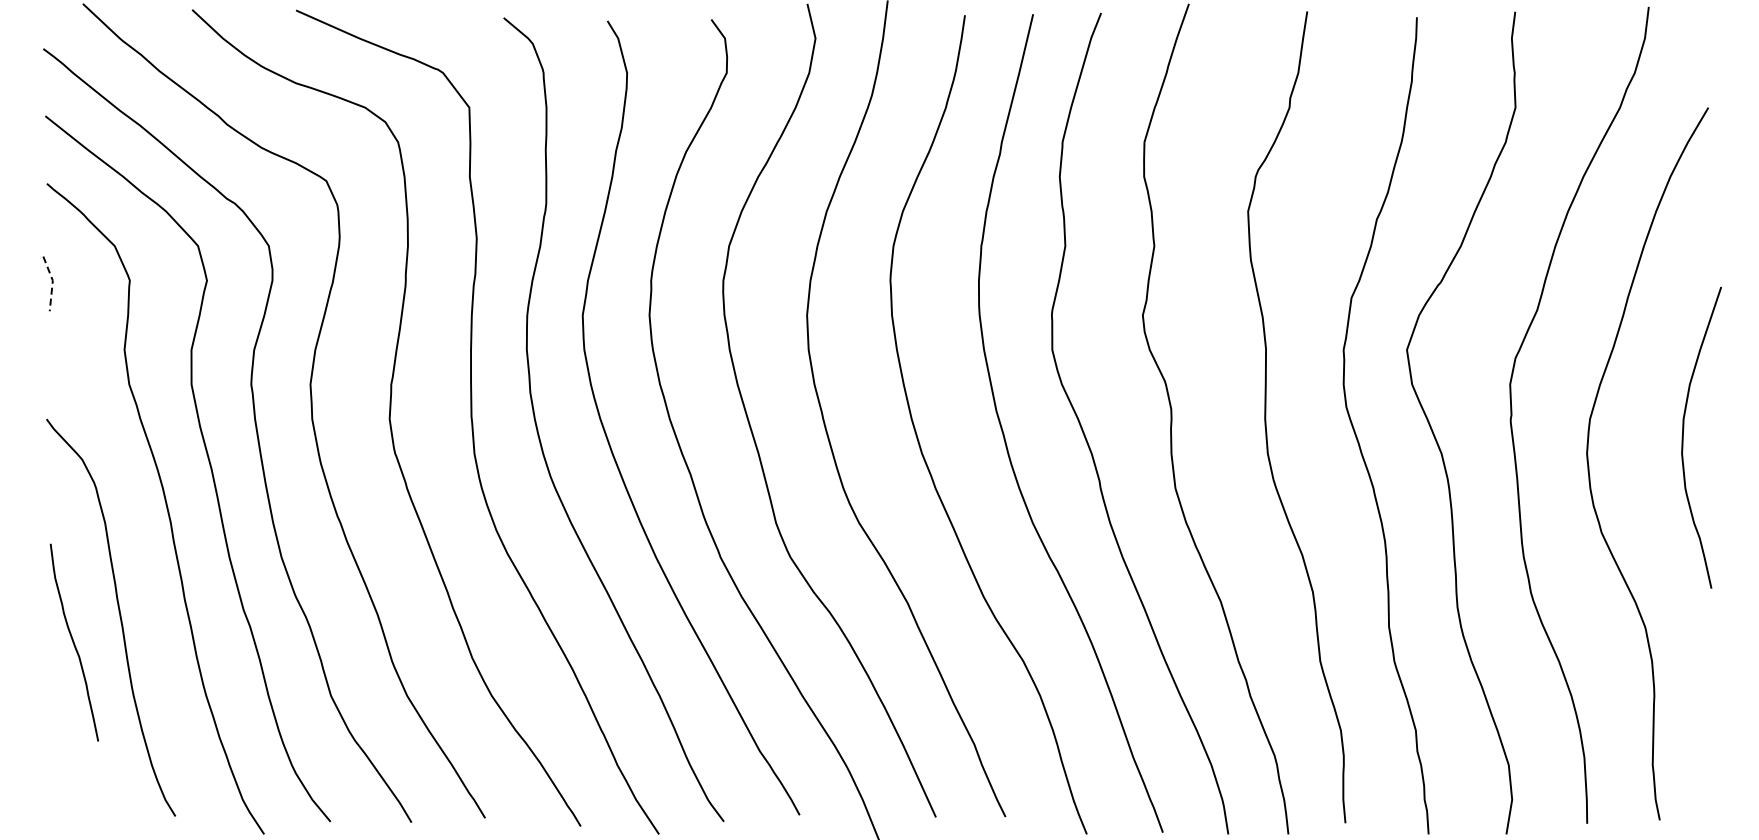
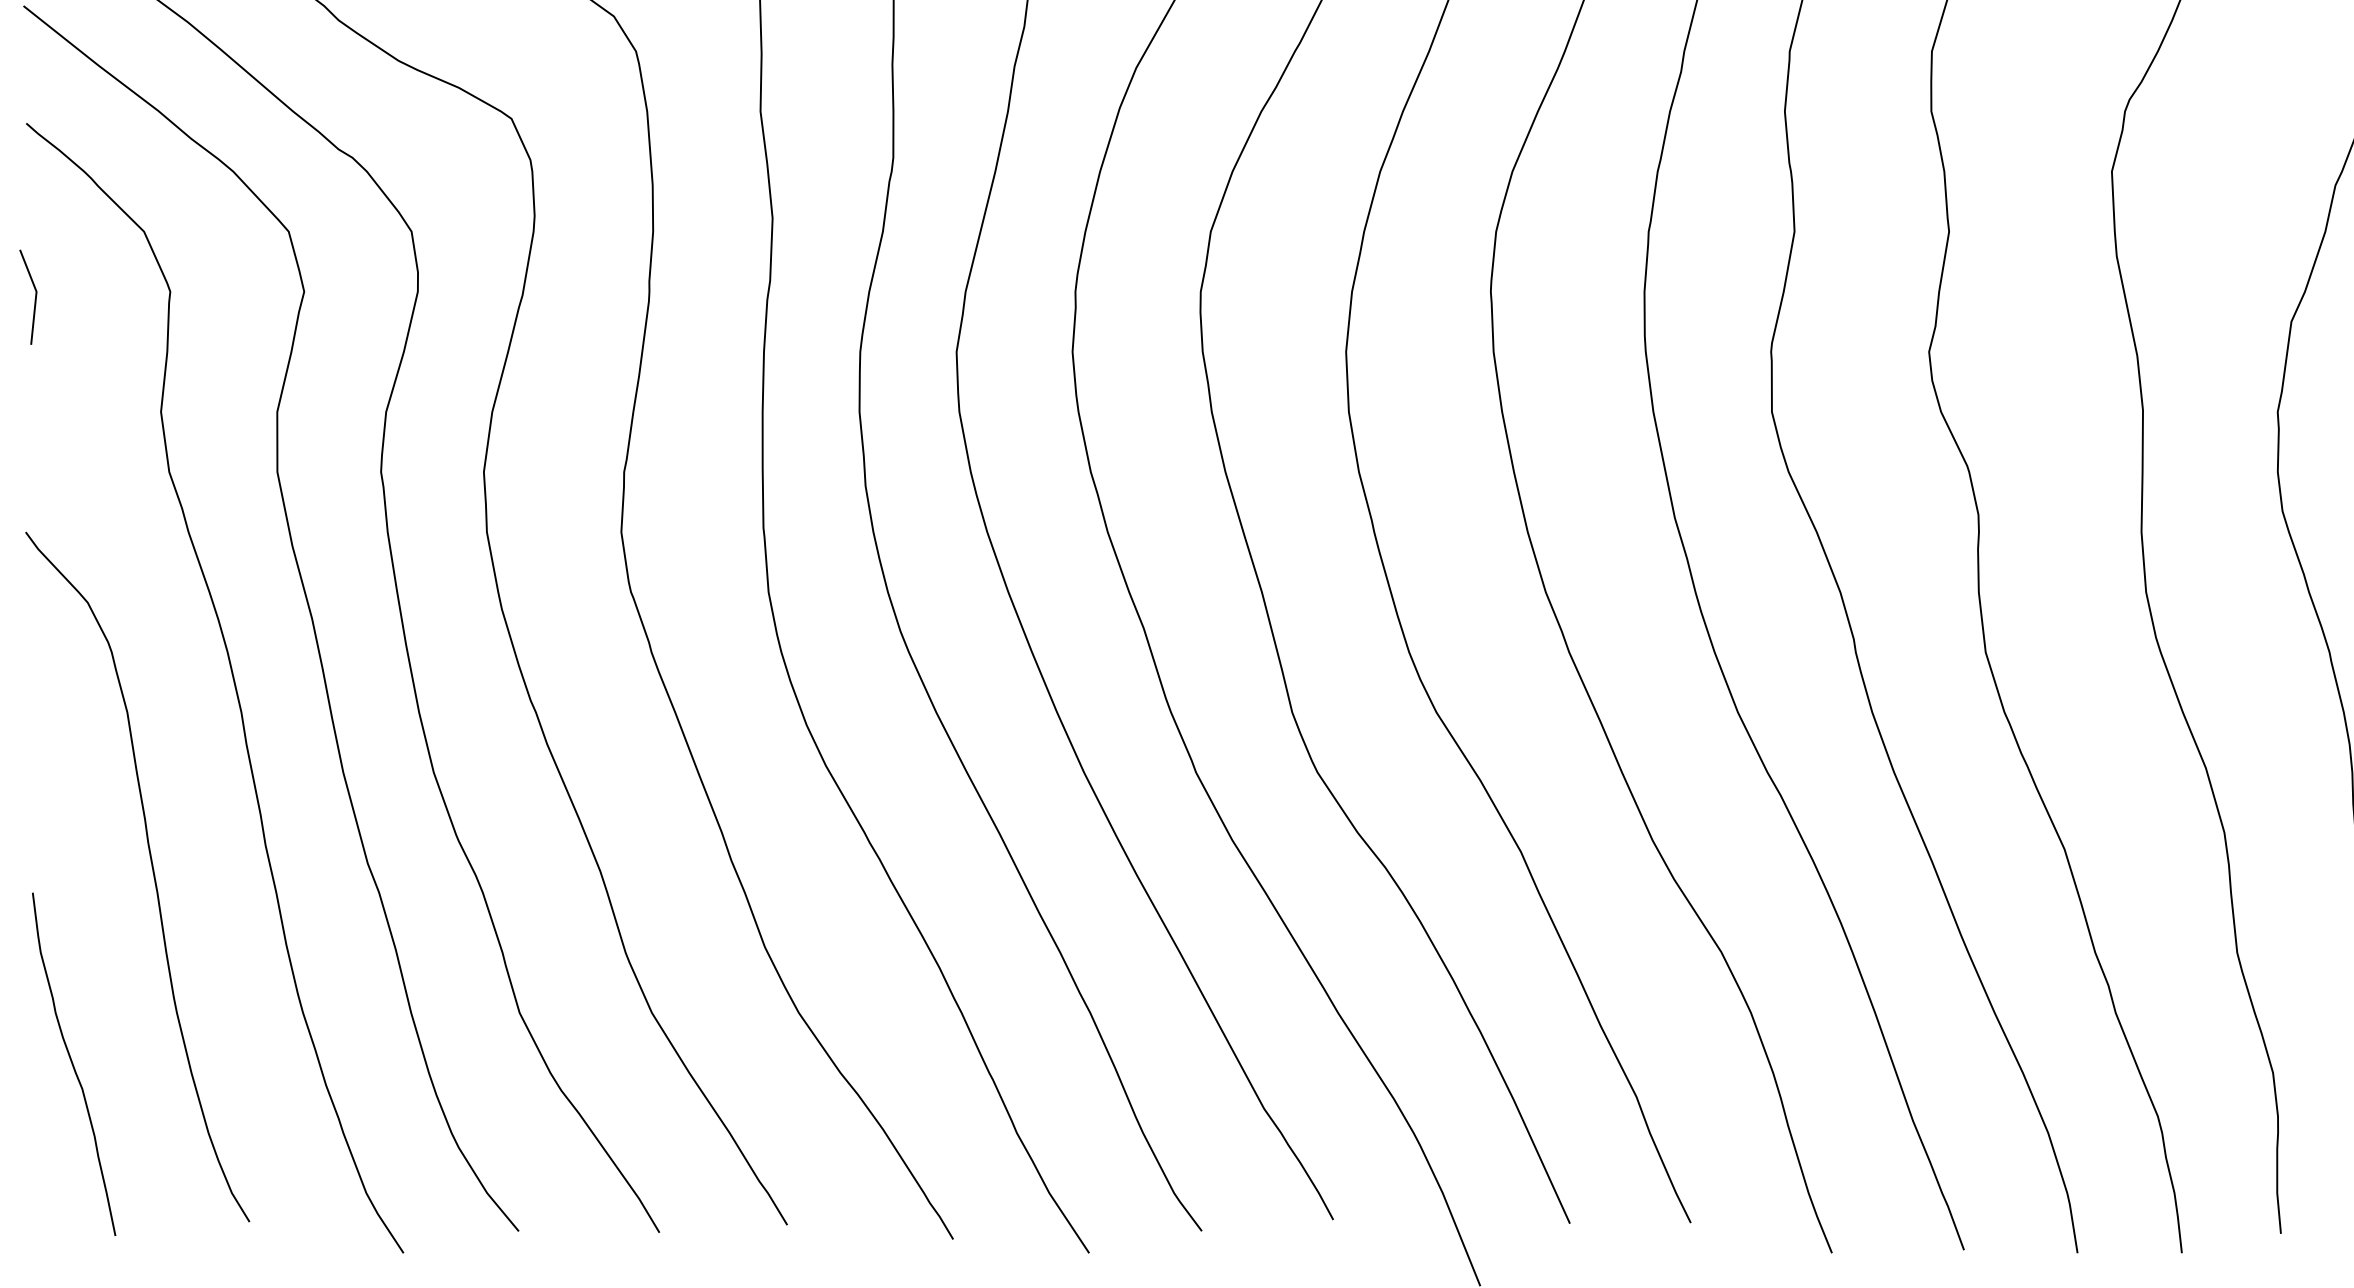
line: (52, 282) -> (35, 294), dashed -> solid
curve: (73, 642) -> (72, 1064), moved

